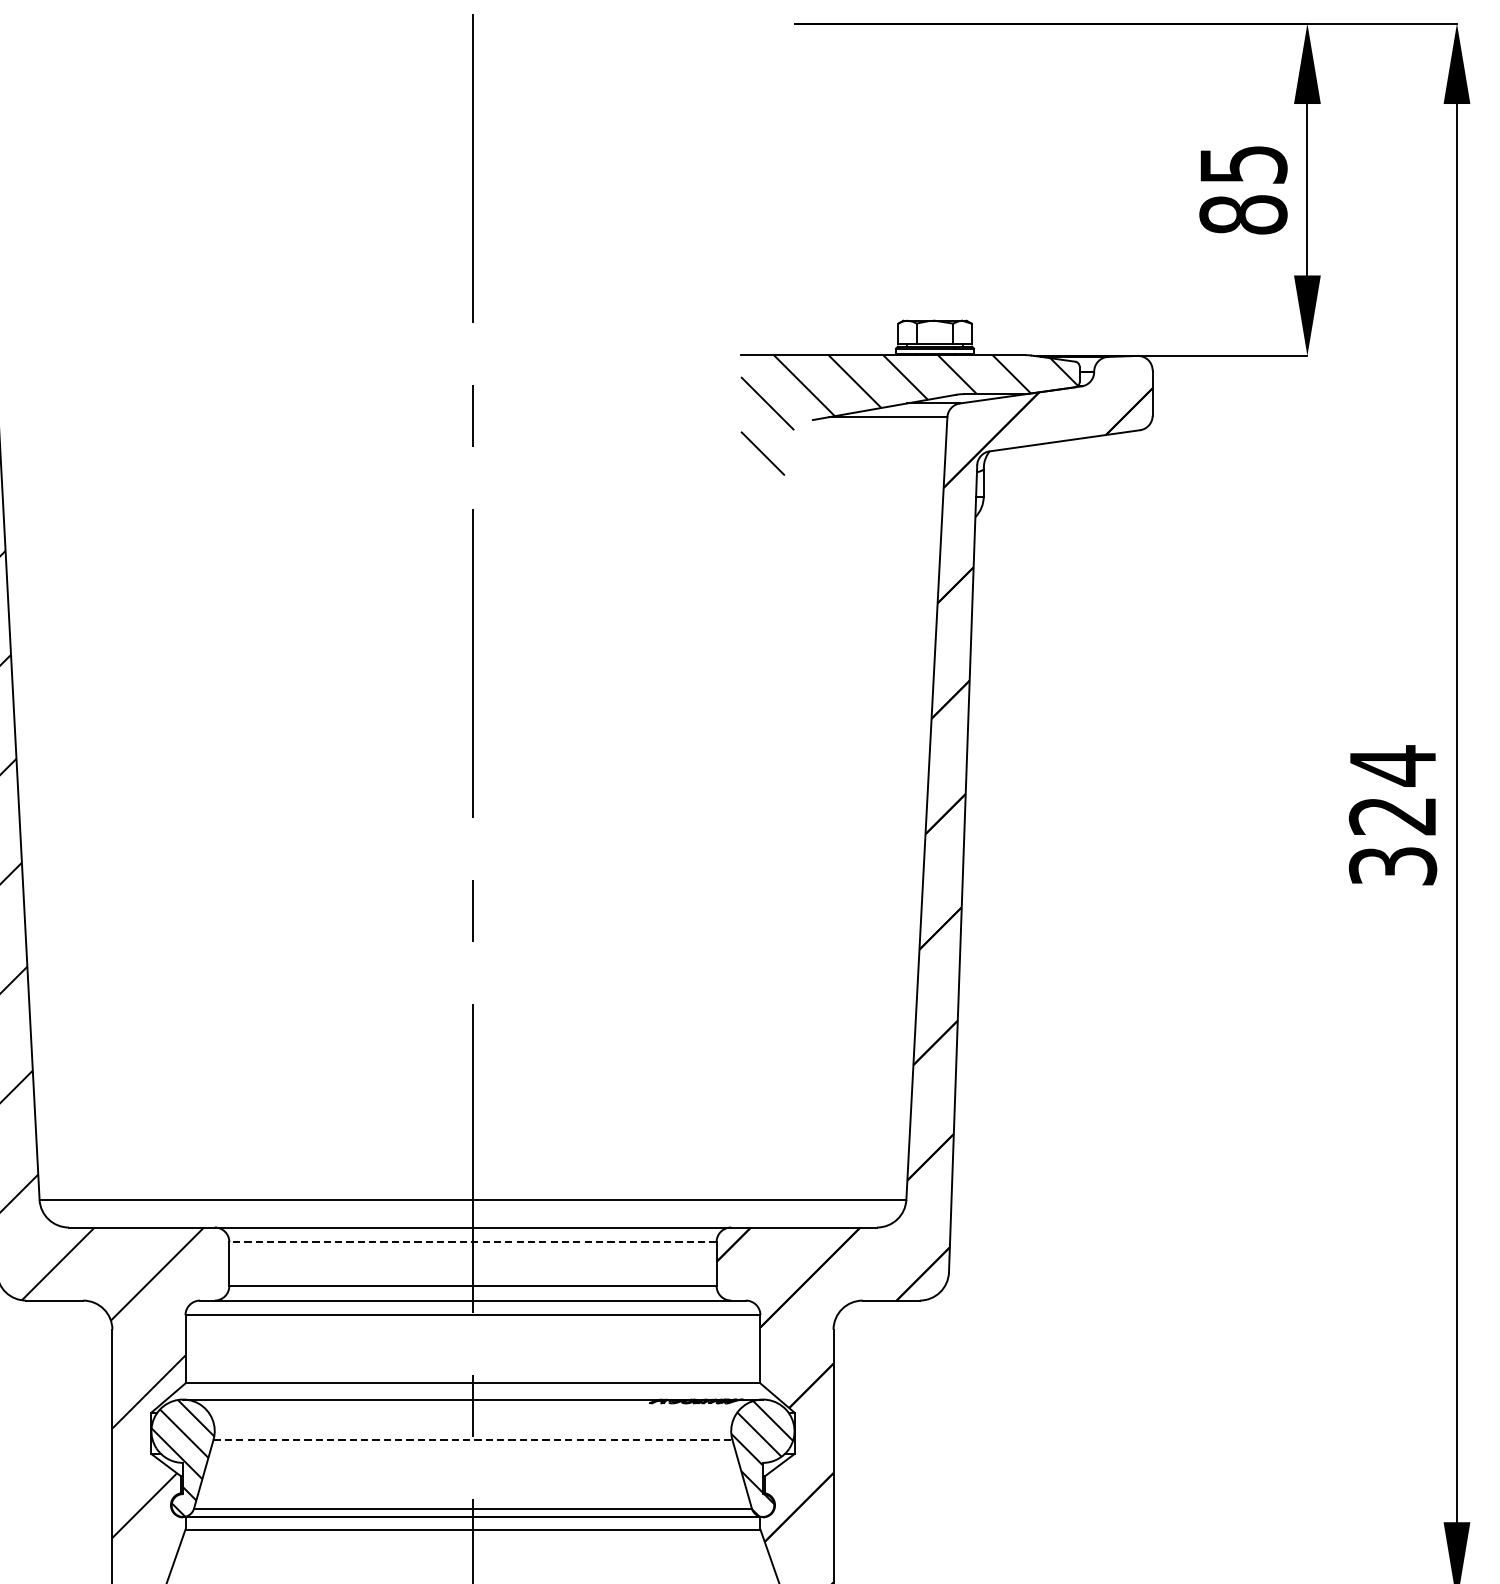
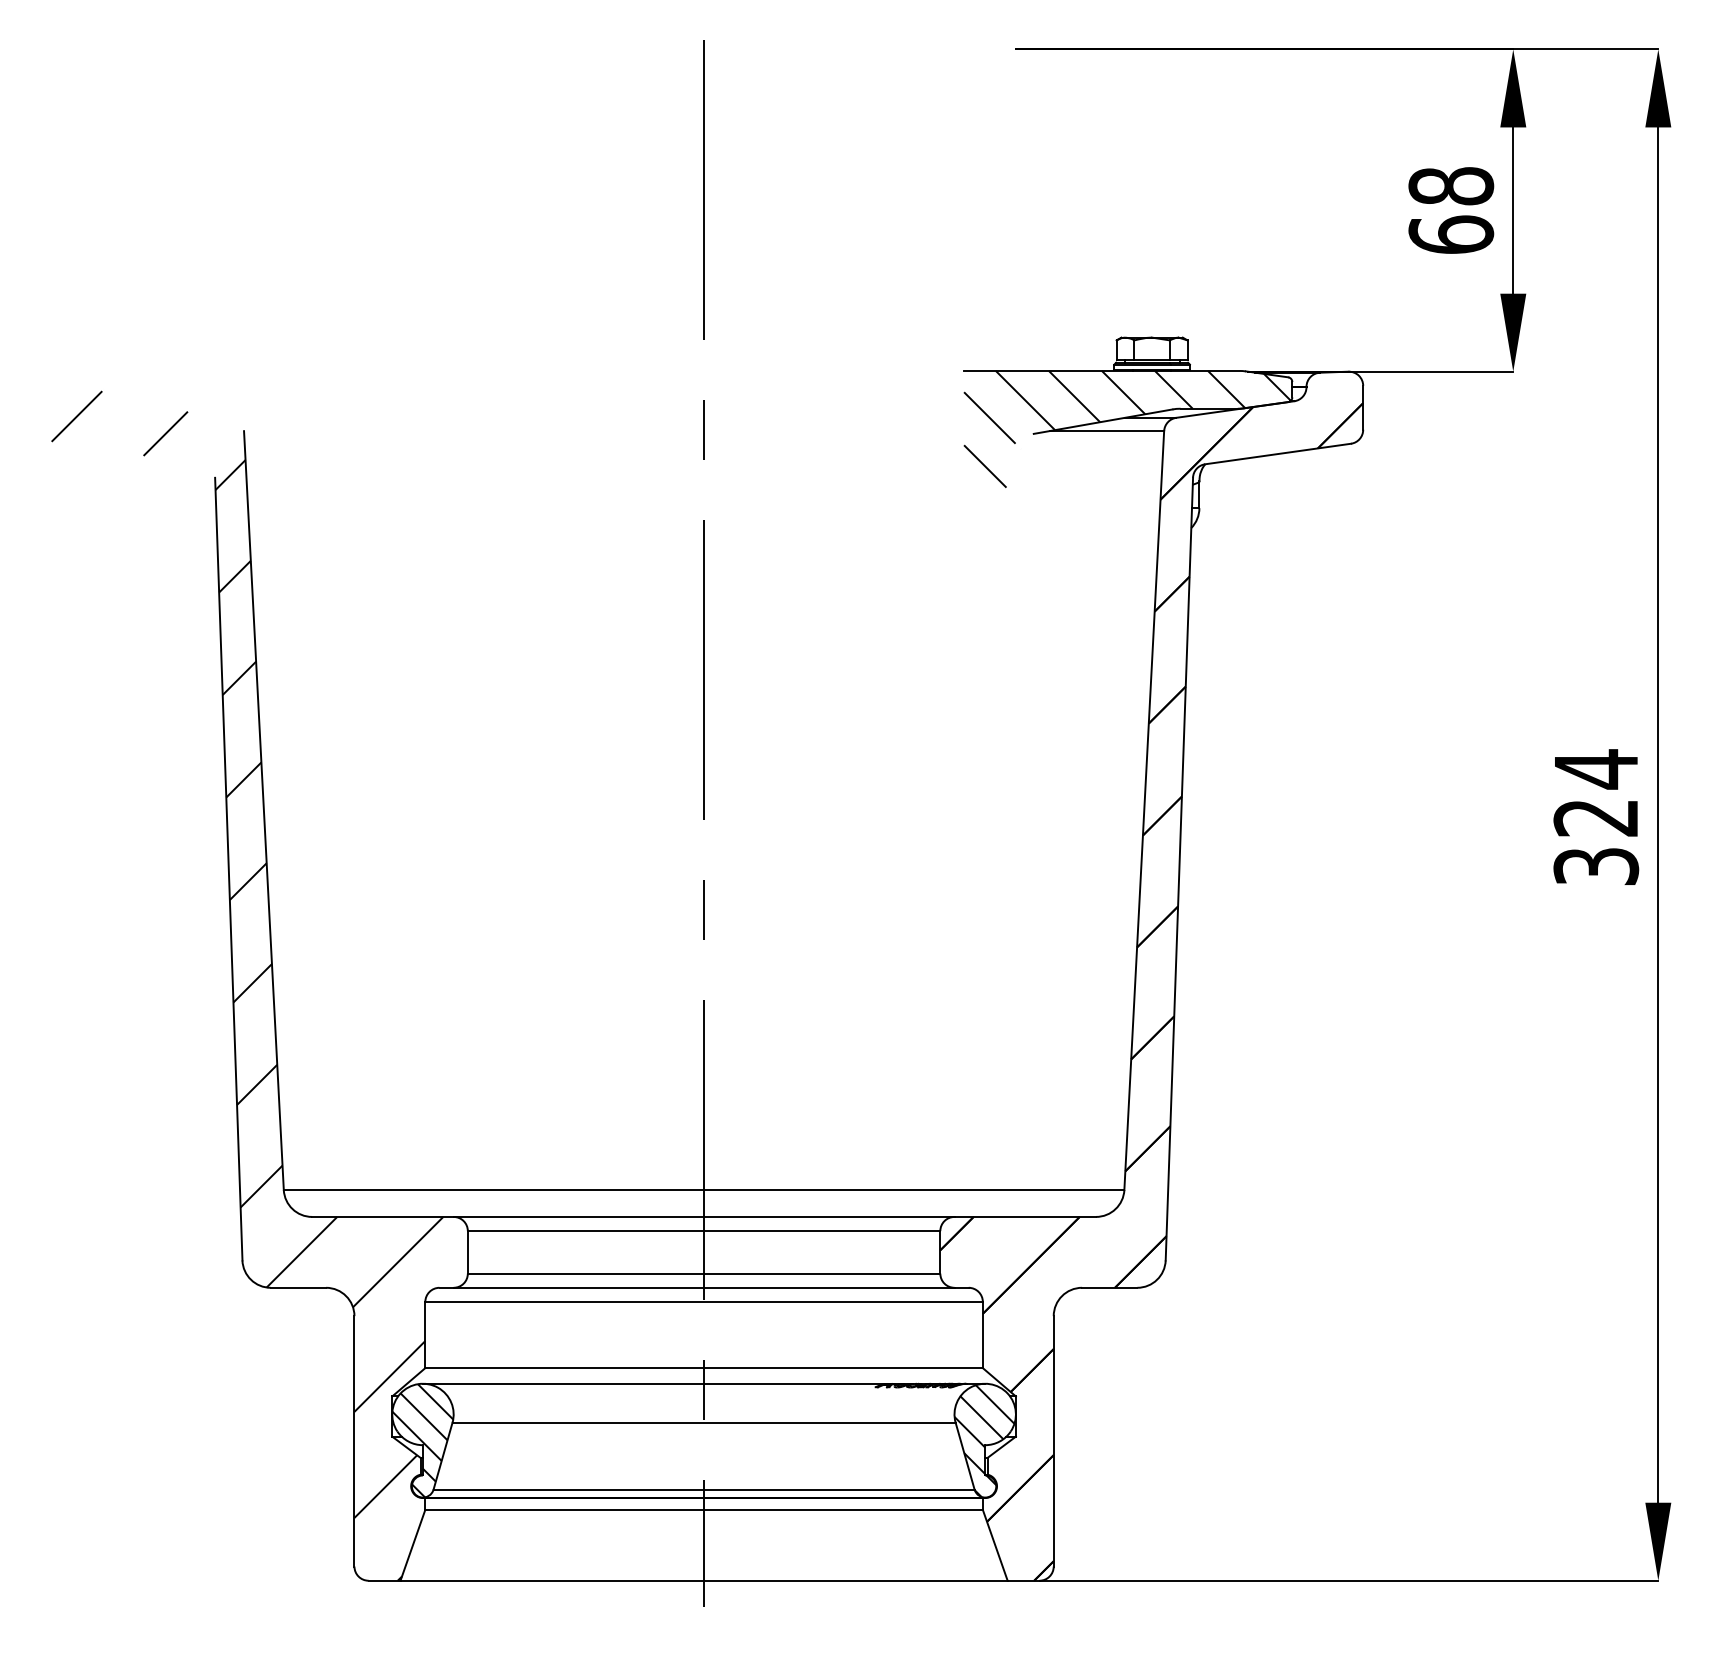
text: (1243, 189) -> (1451, 210), 85 -> 68
line: (472, 1242) -> (703, 1231), dashed -> solid
line: (473, 1439) -> (704, 1422), dashed -> solid

